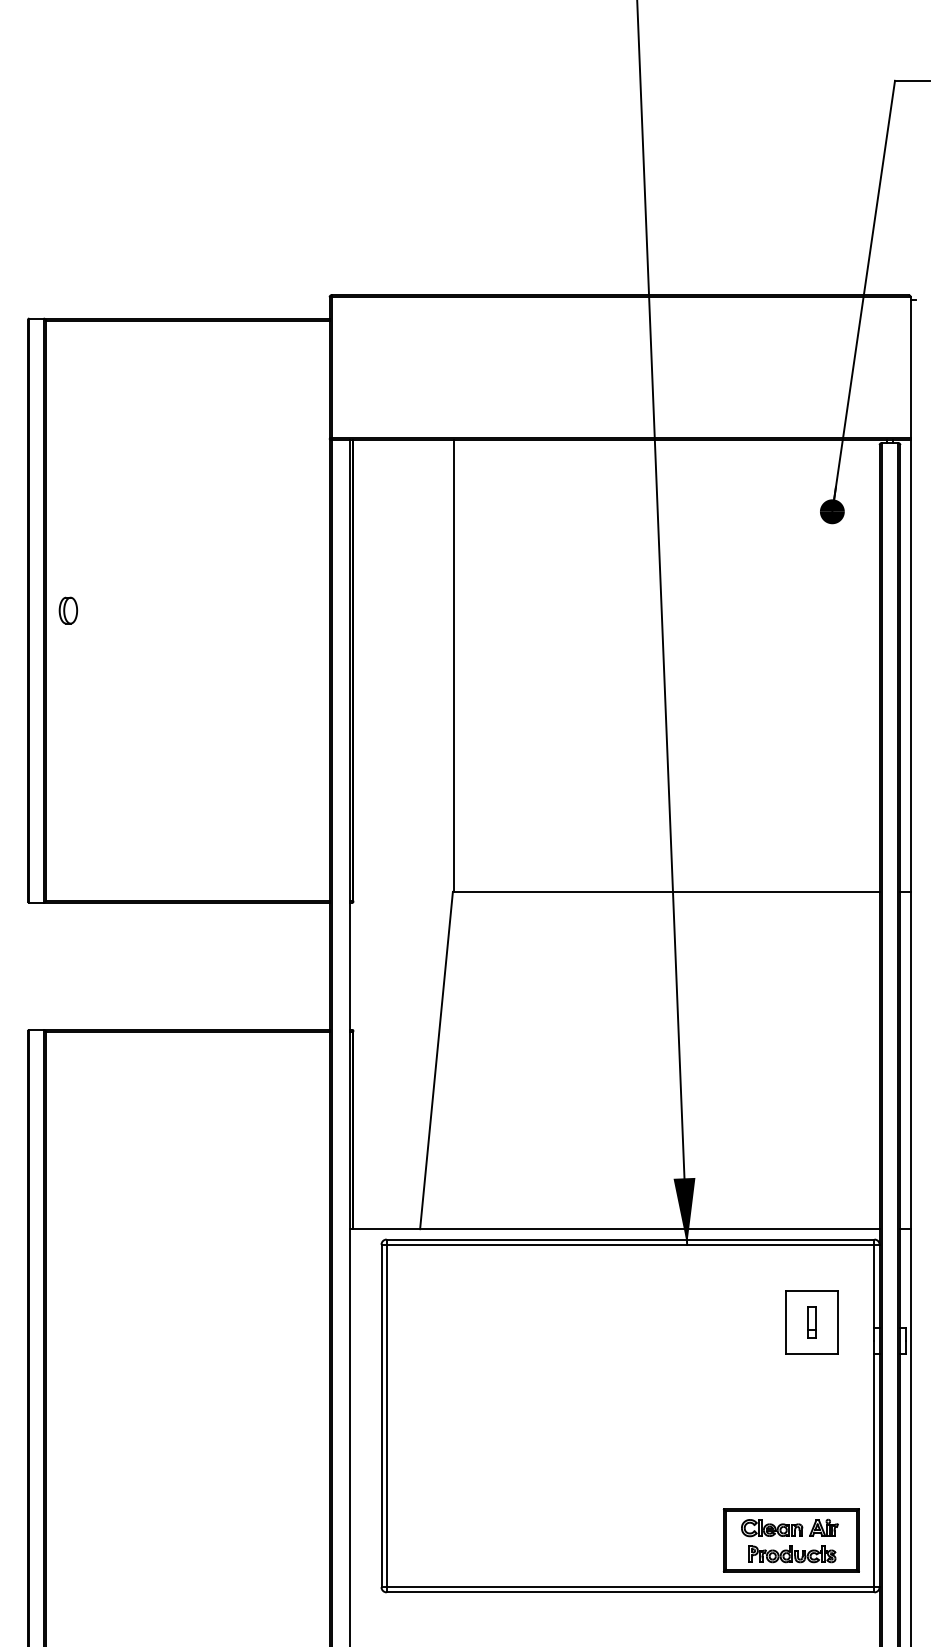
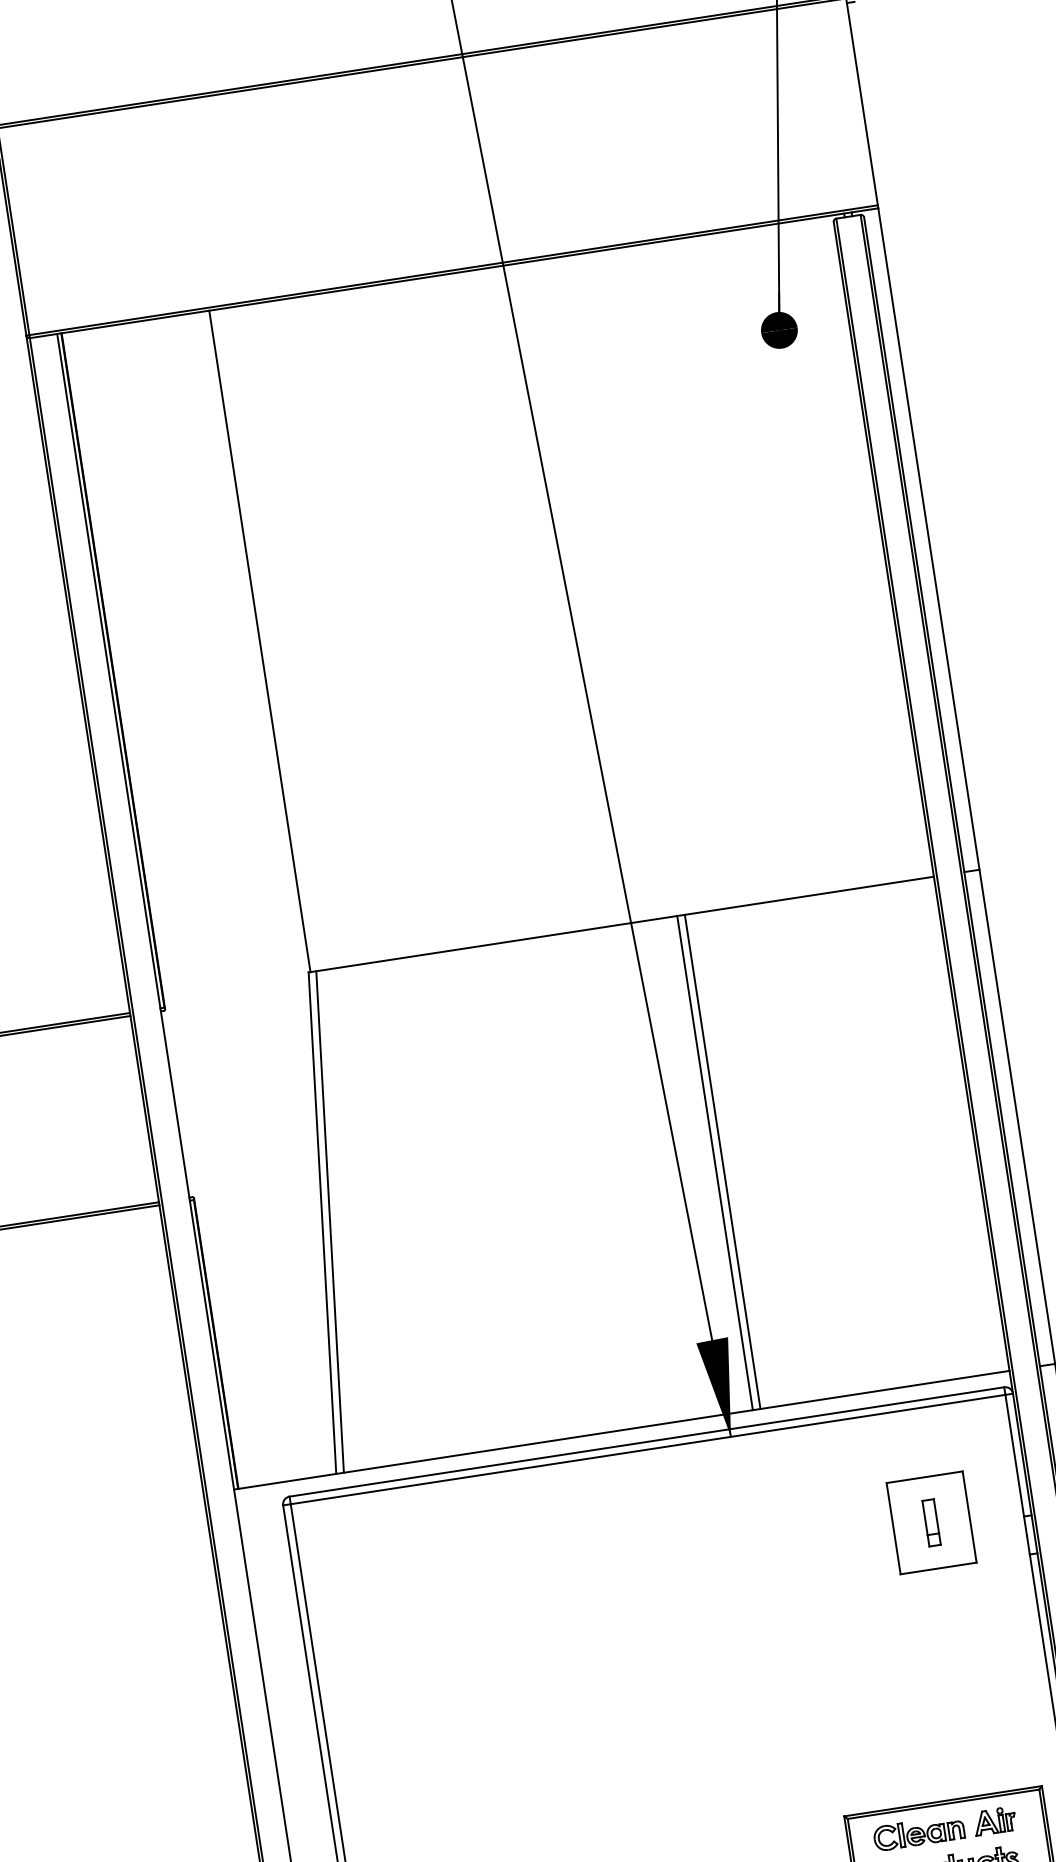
line: (441, 1060) -> (329, 1221), added
line: (704, 1060) -> (715, 1163), added
line: (709, 1060) -> (722, 1161), added

